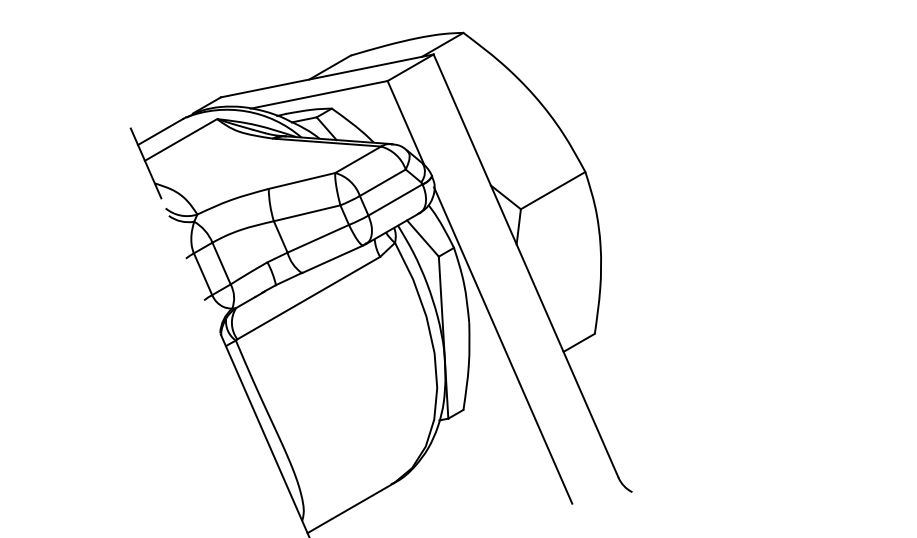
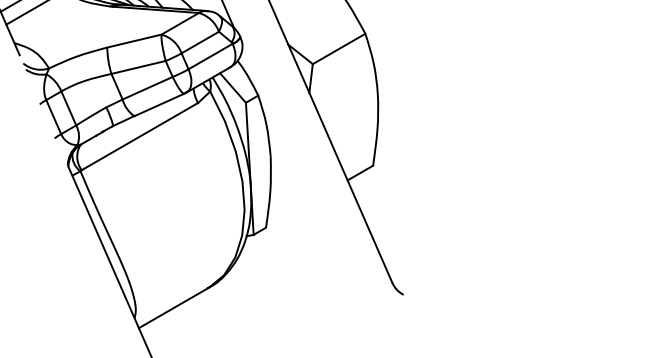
line: (503, 345) -> (298, 175), removed

